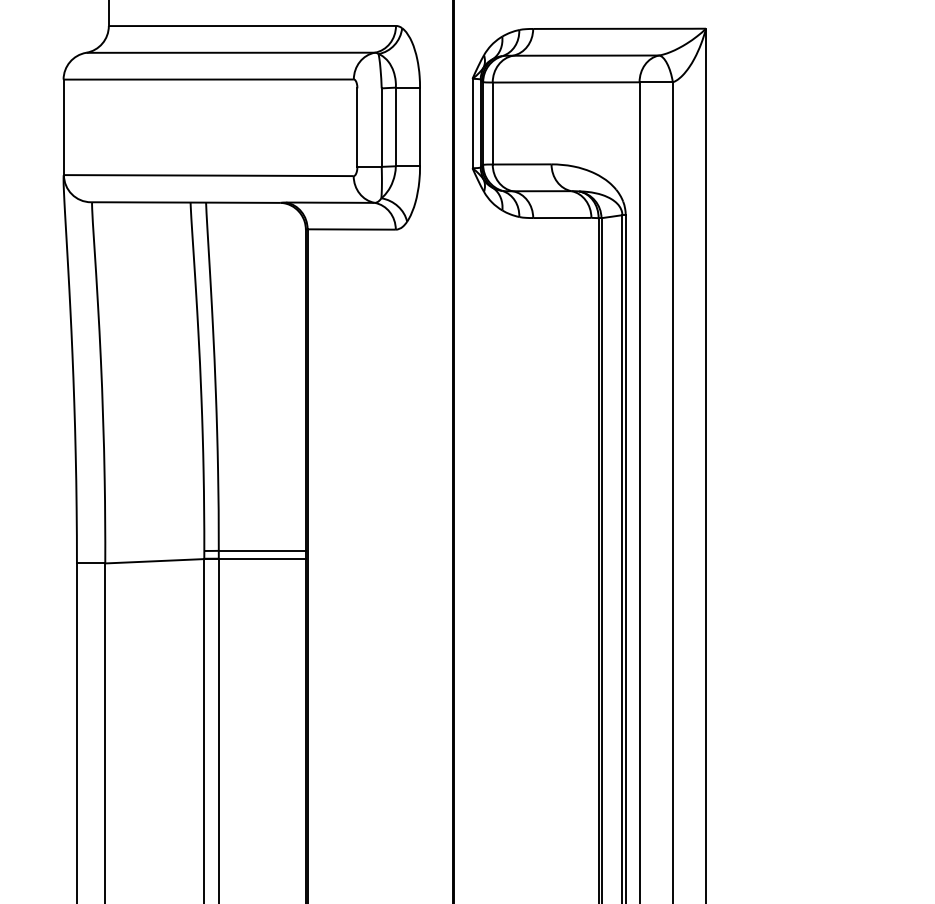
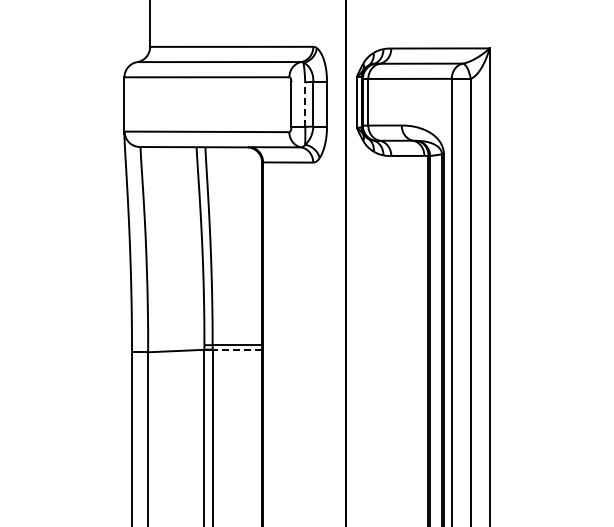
line: (382, 127) -> (305, 104), solid -> dashed
line: (262, 558) -> (237, 349), solid -> dashed

